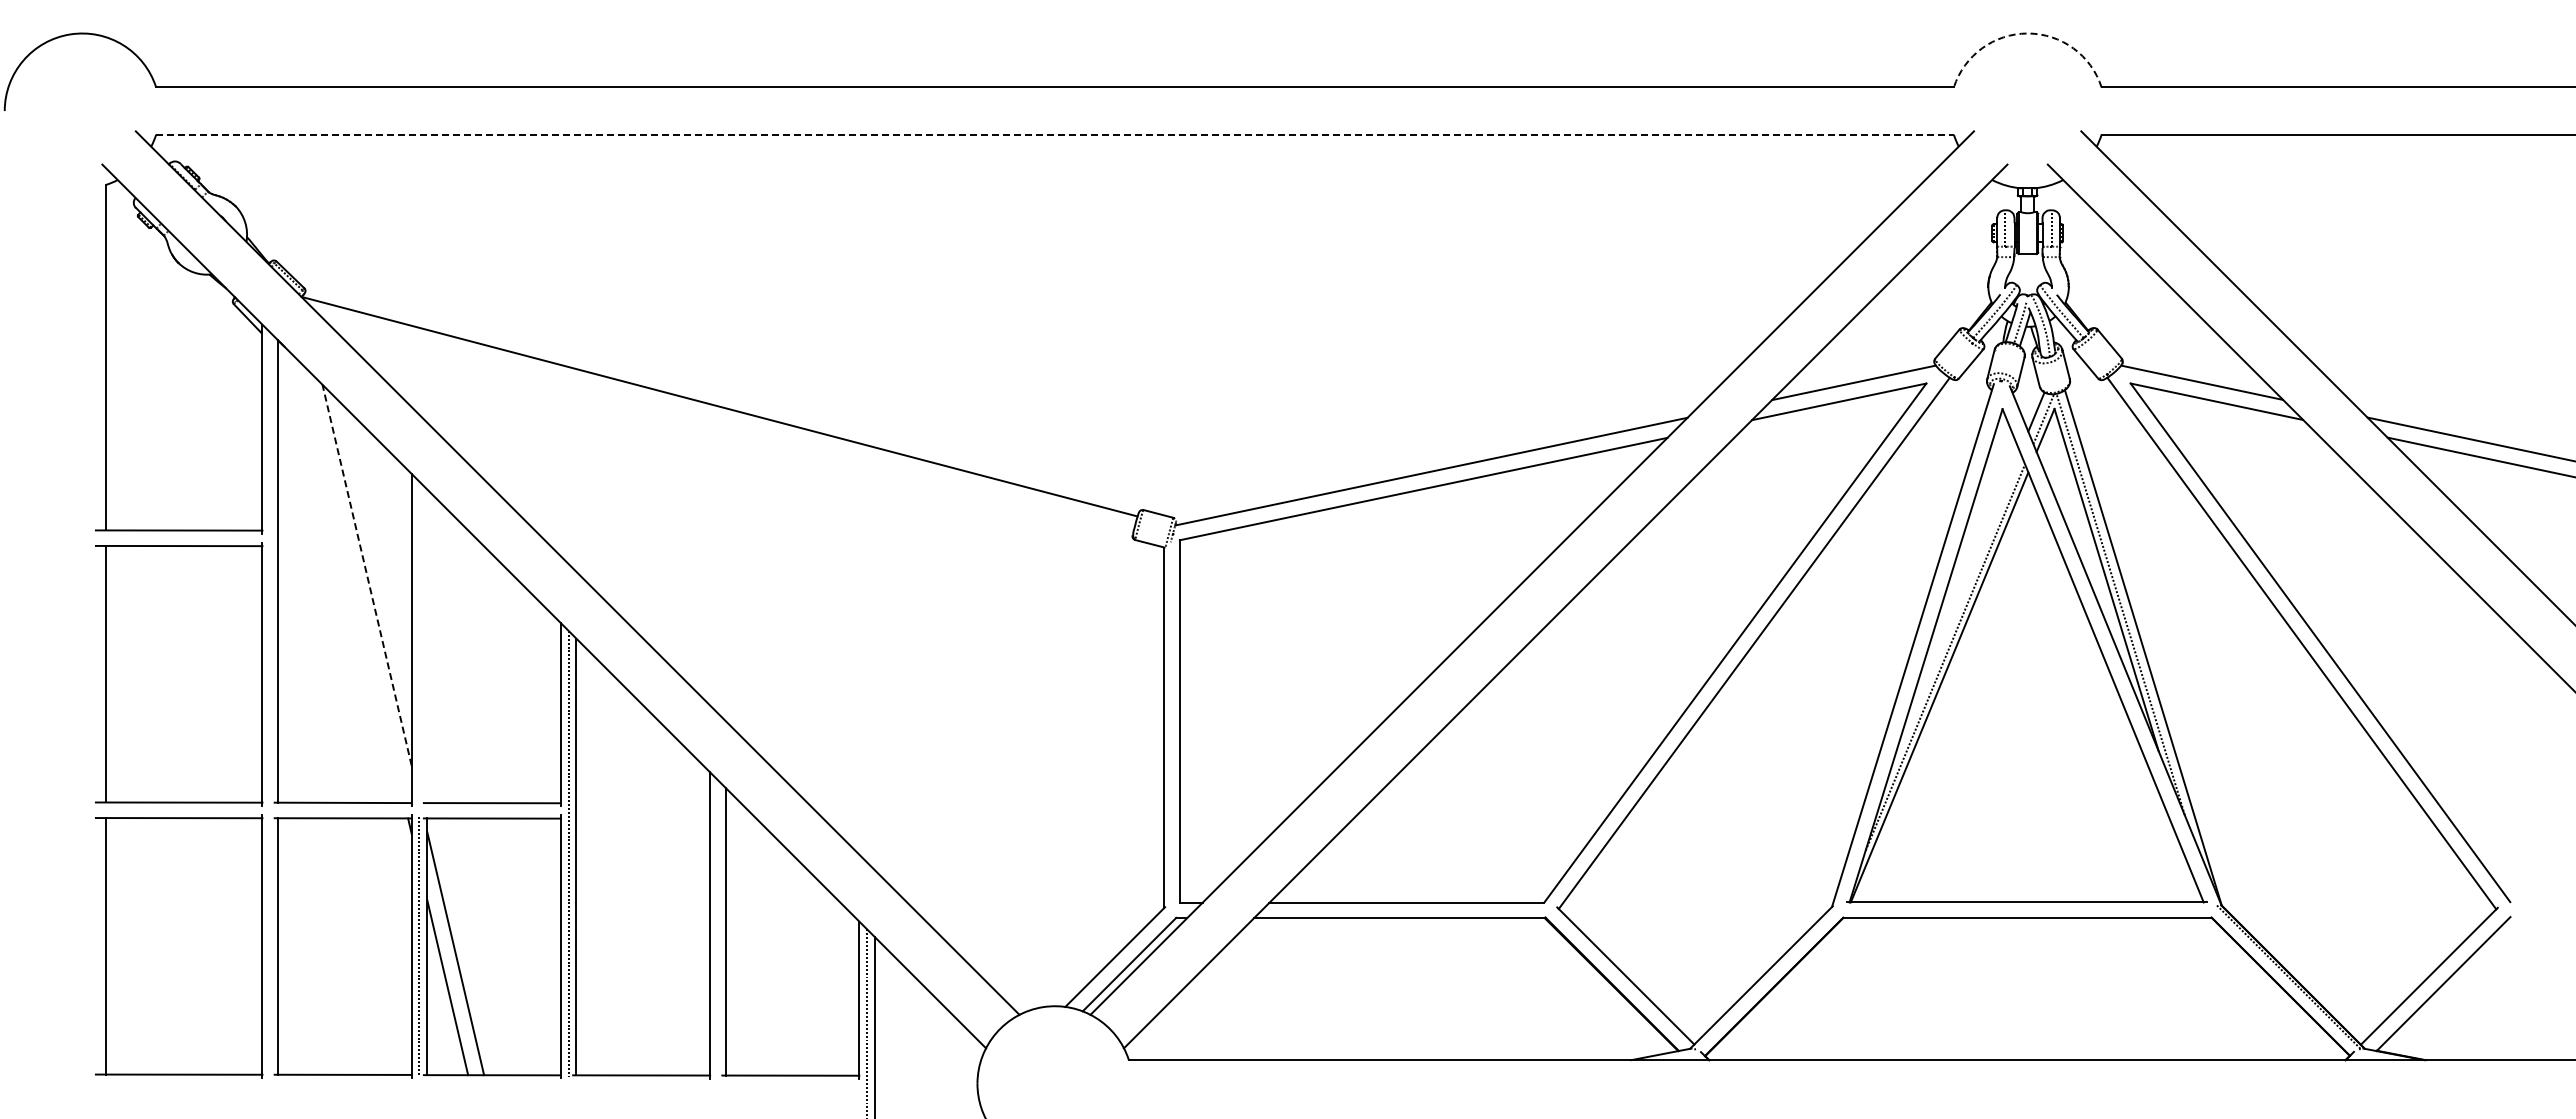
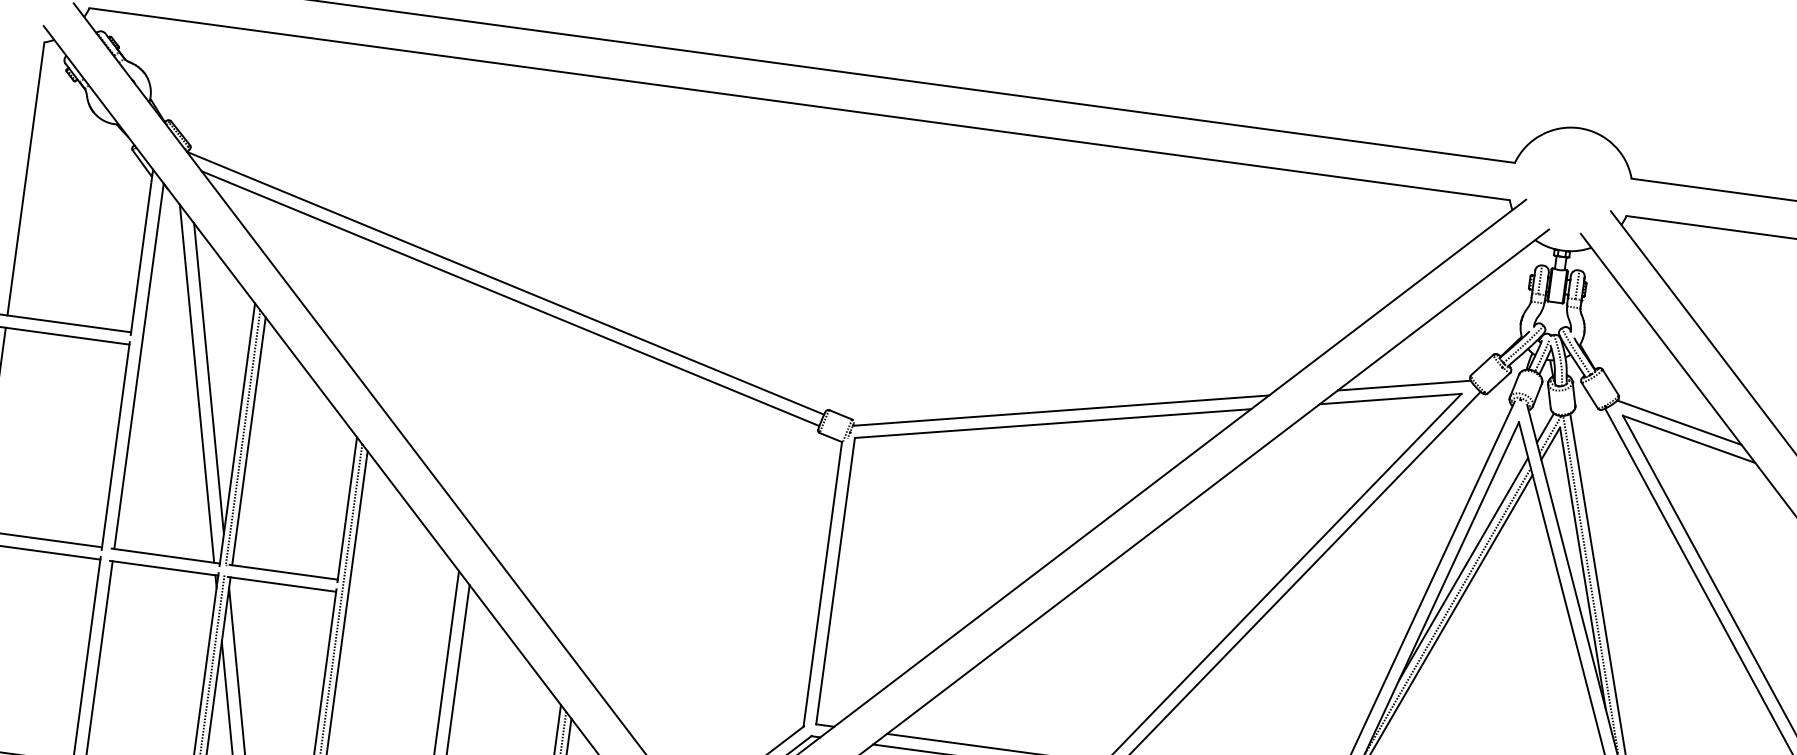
arc: (2027, 33) -> (1578, 128), dashed -> solid
line: (1055, 134) -> (800, 104), dashed -> solid
line: (728, 424) -> (510, 298), added
line: (367, 575) -> (209, 379), dashed -> solid
line: (352, 582) -> (196, 382), added
line: (1957, 601) -> (1462, 569), added
line: (419, 642) -> (243, 437), added
line: (427, 646) -> (249, 441), added

